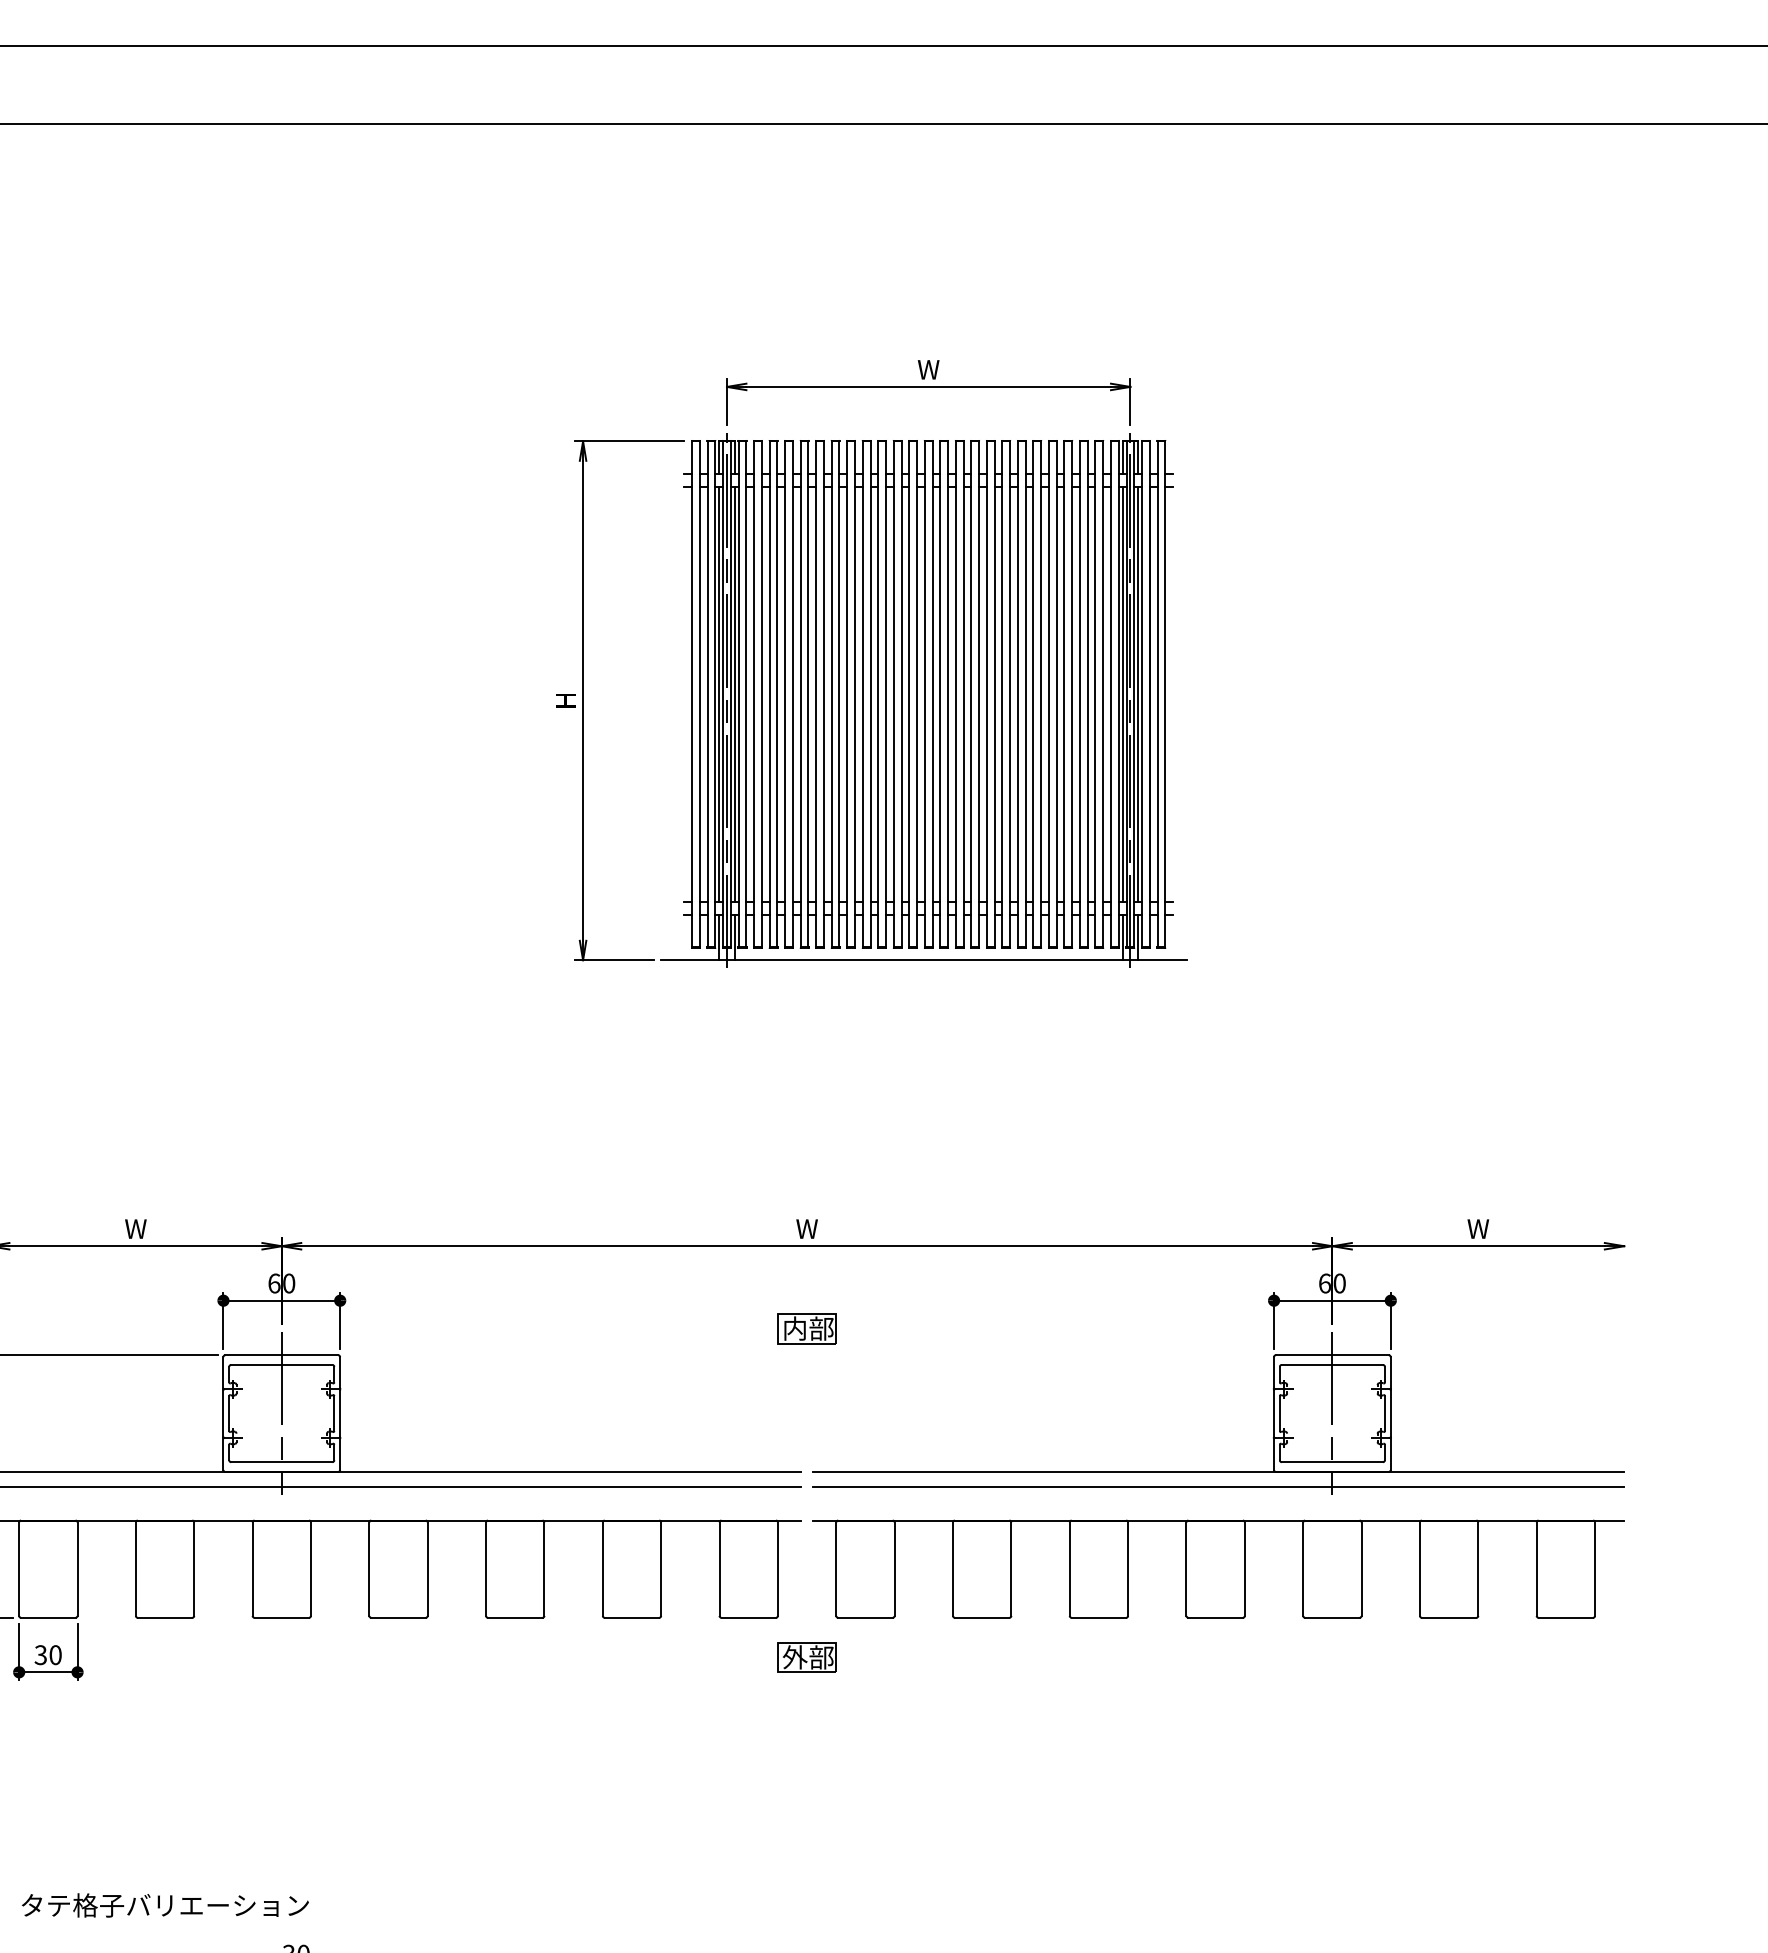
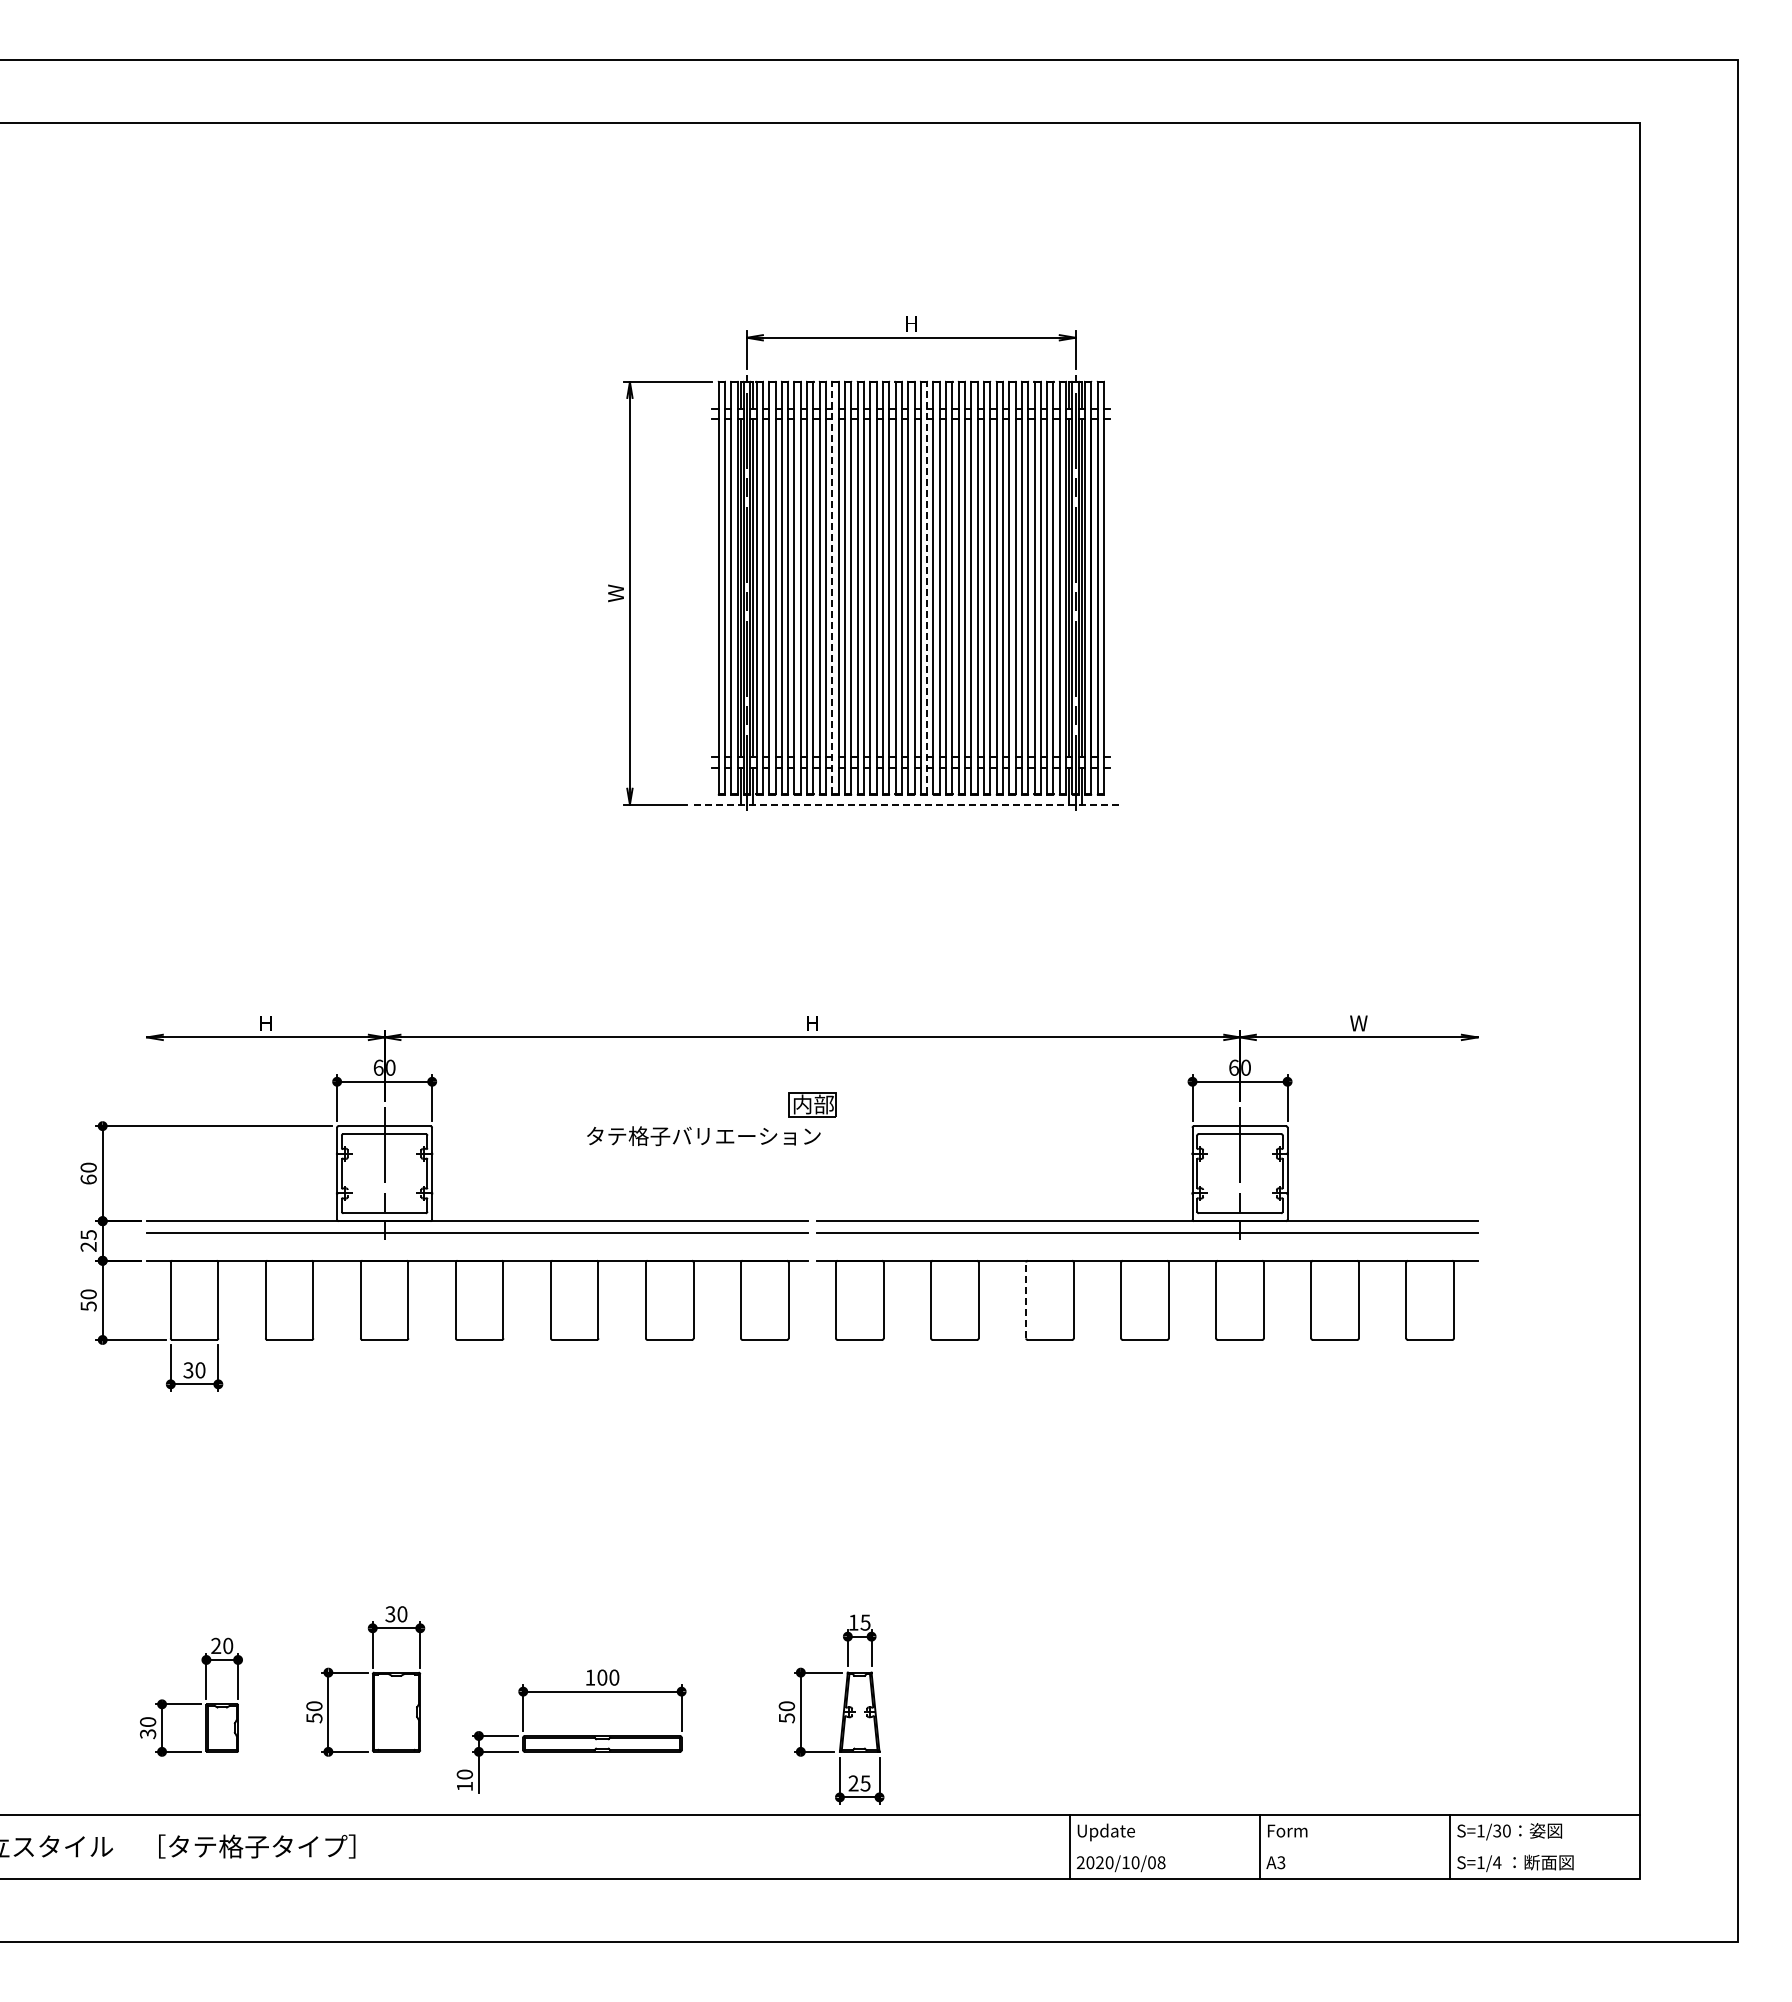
text: (928, 369) -> (911, 323), W -> H
line: (831, 694) -> (832, 588), solid -> dashed
line: (948, 694) -> (927, 588), solid -> dashed
text: (565, 701) -> (615, 593), H -> W
line: (925, 960) -> (908, 804), solid -> dashed
text: (135, 1229) -> (265, 1023), W -> H
text: (807, 1229) -> (812, 1023), W -> H
line: (1070, 1568) -> (1026, 1299), solid -> dashed
part: (807, 1657) -> (812, 1372), removed
text: (164, 1905) -> (703, 1136), moved

